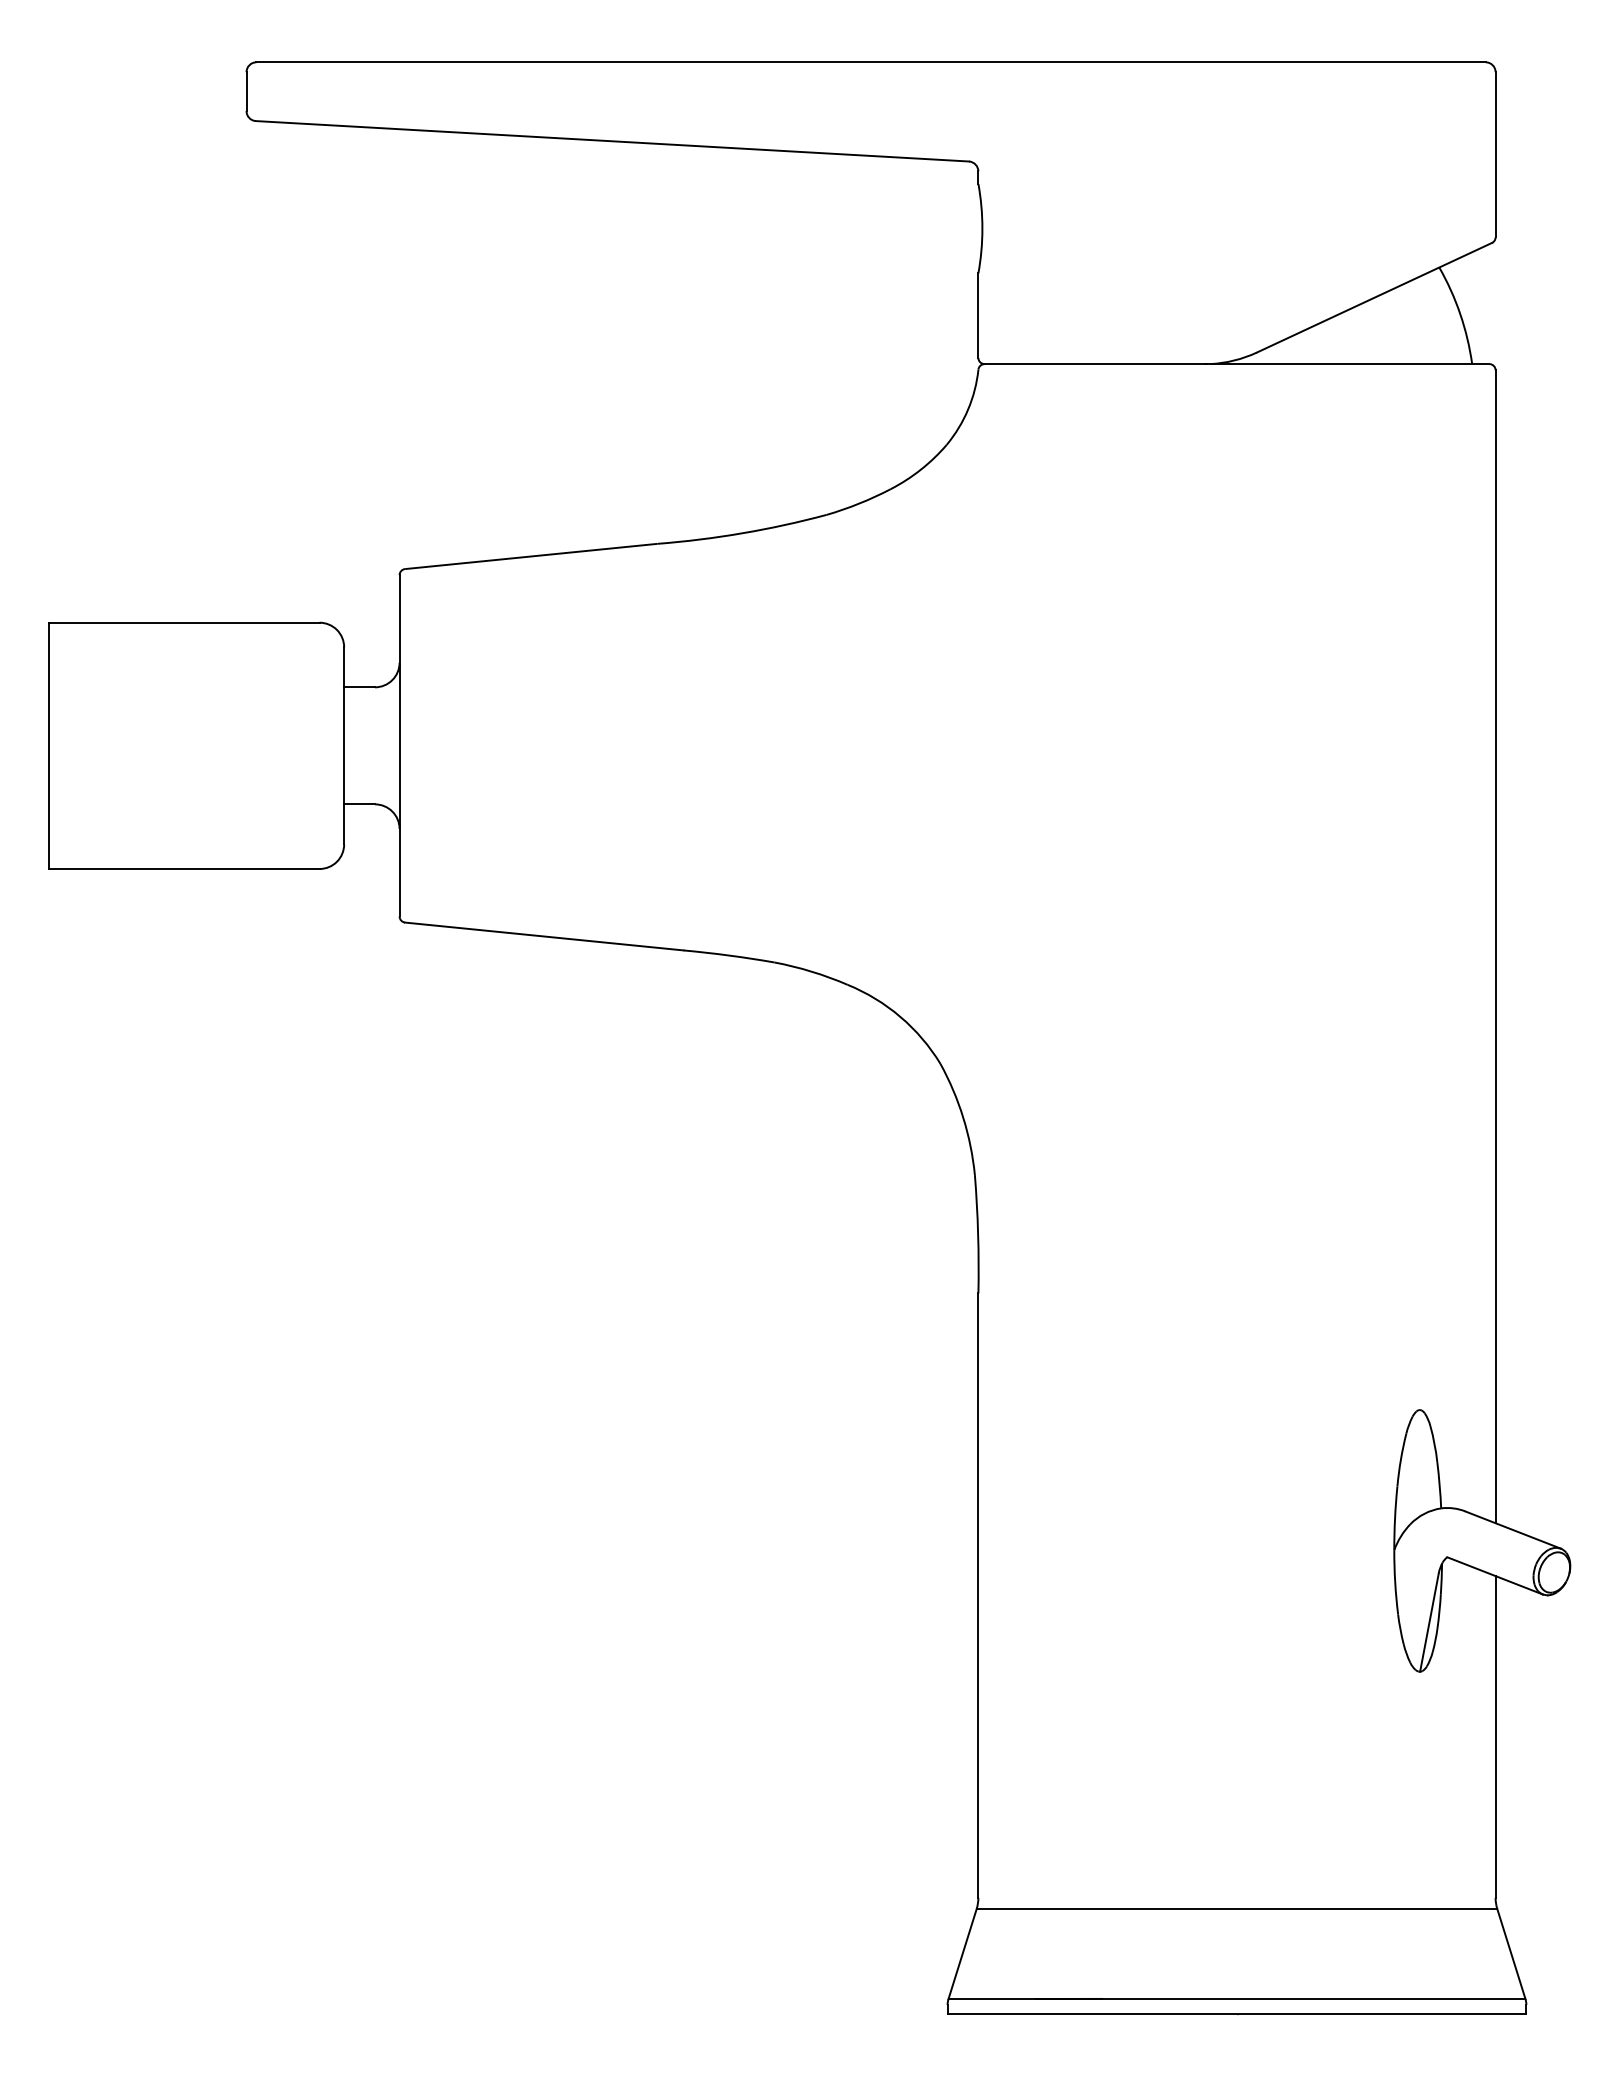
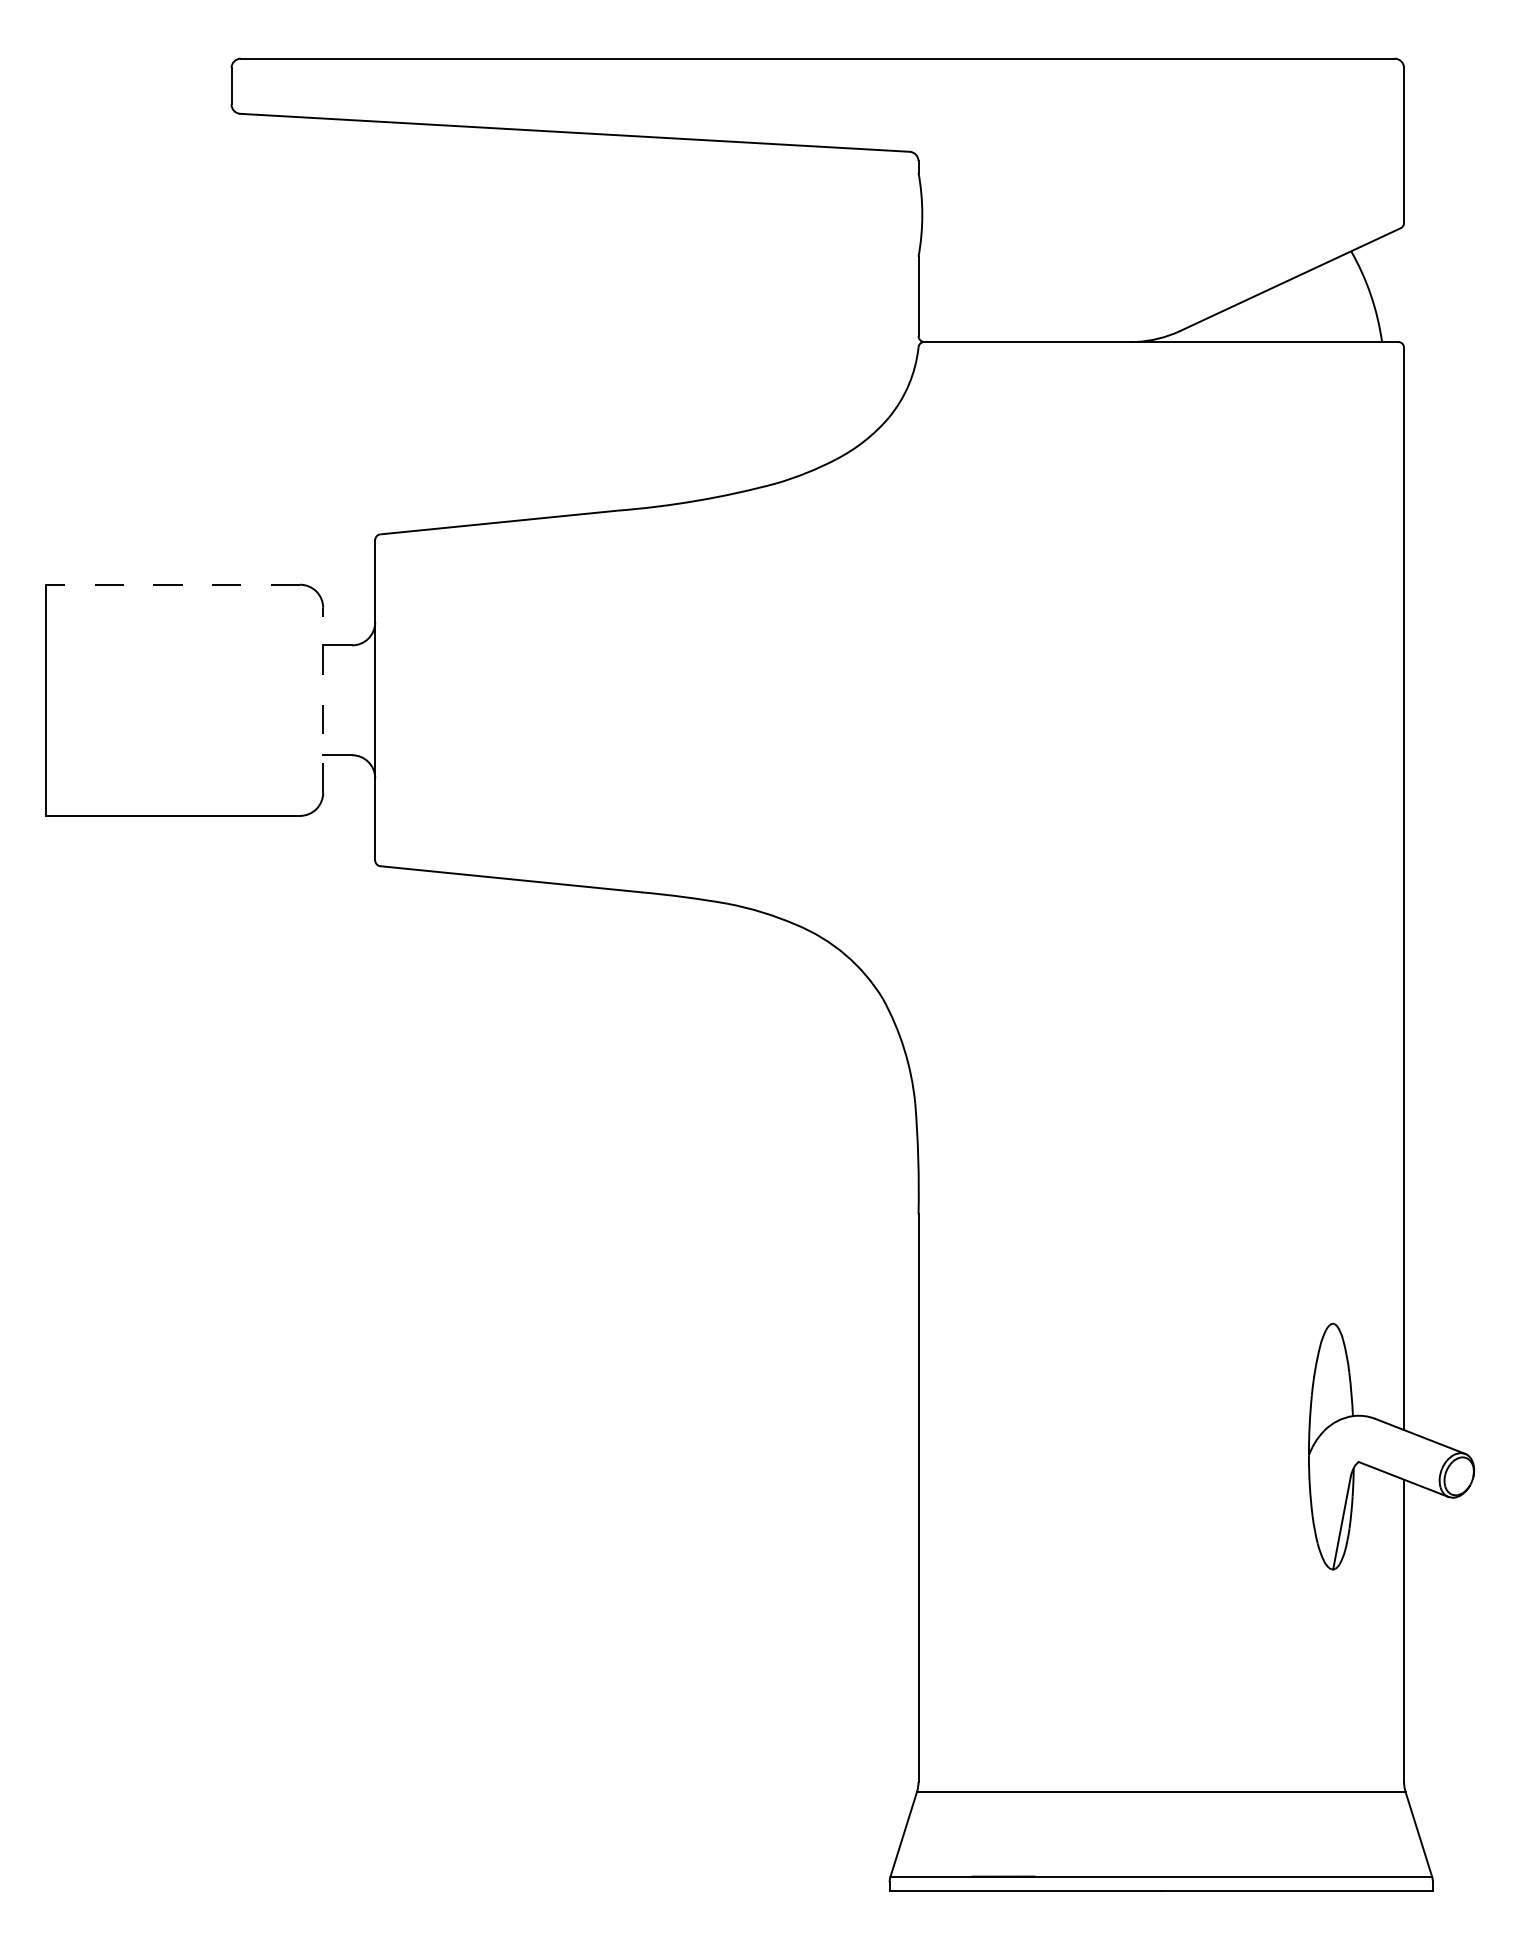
line: (183, 622) -> (172, 584), solid -> dashed
line: (344, 745) -> (323, 699), solid -> dashed

